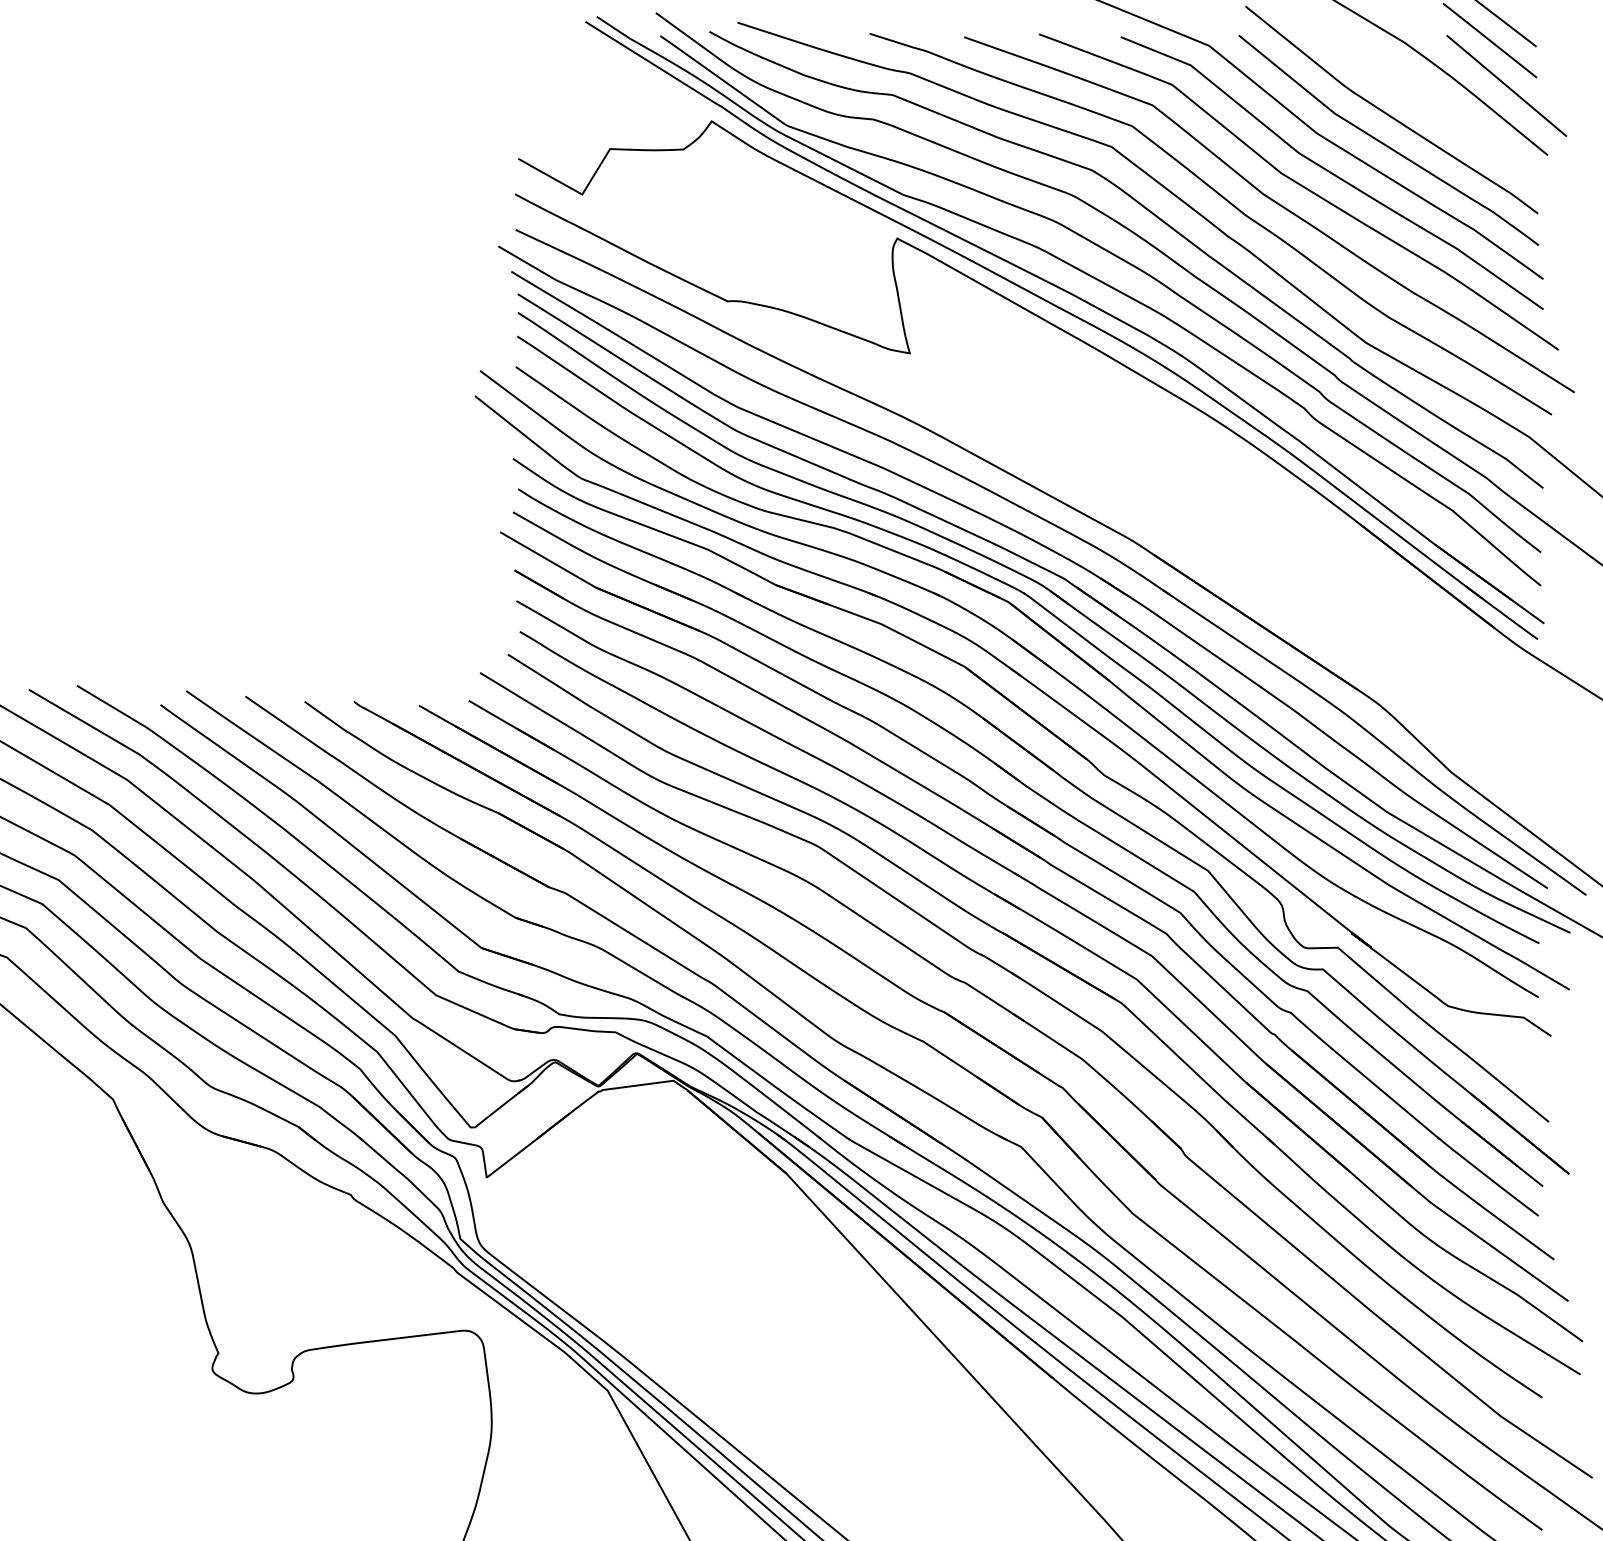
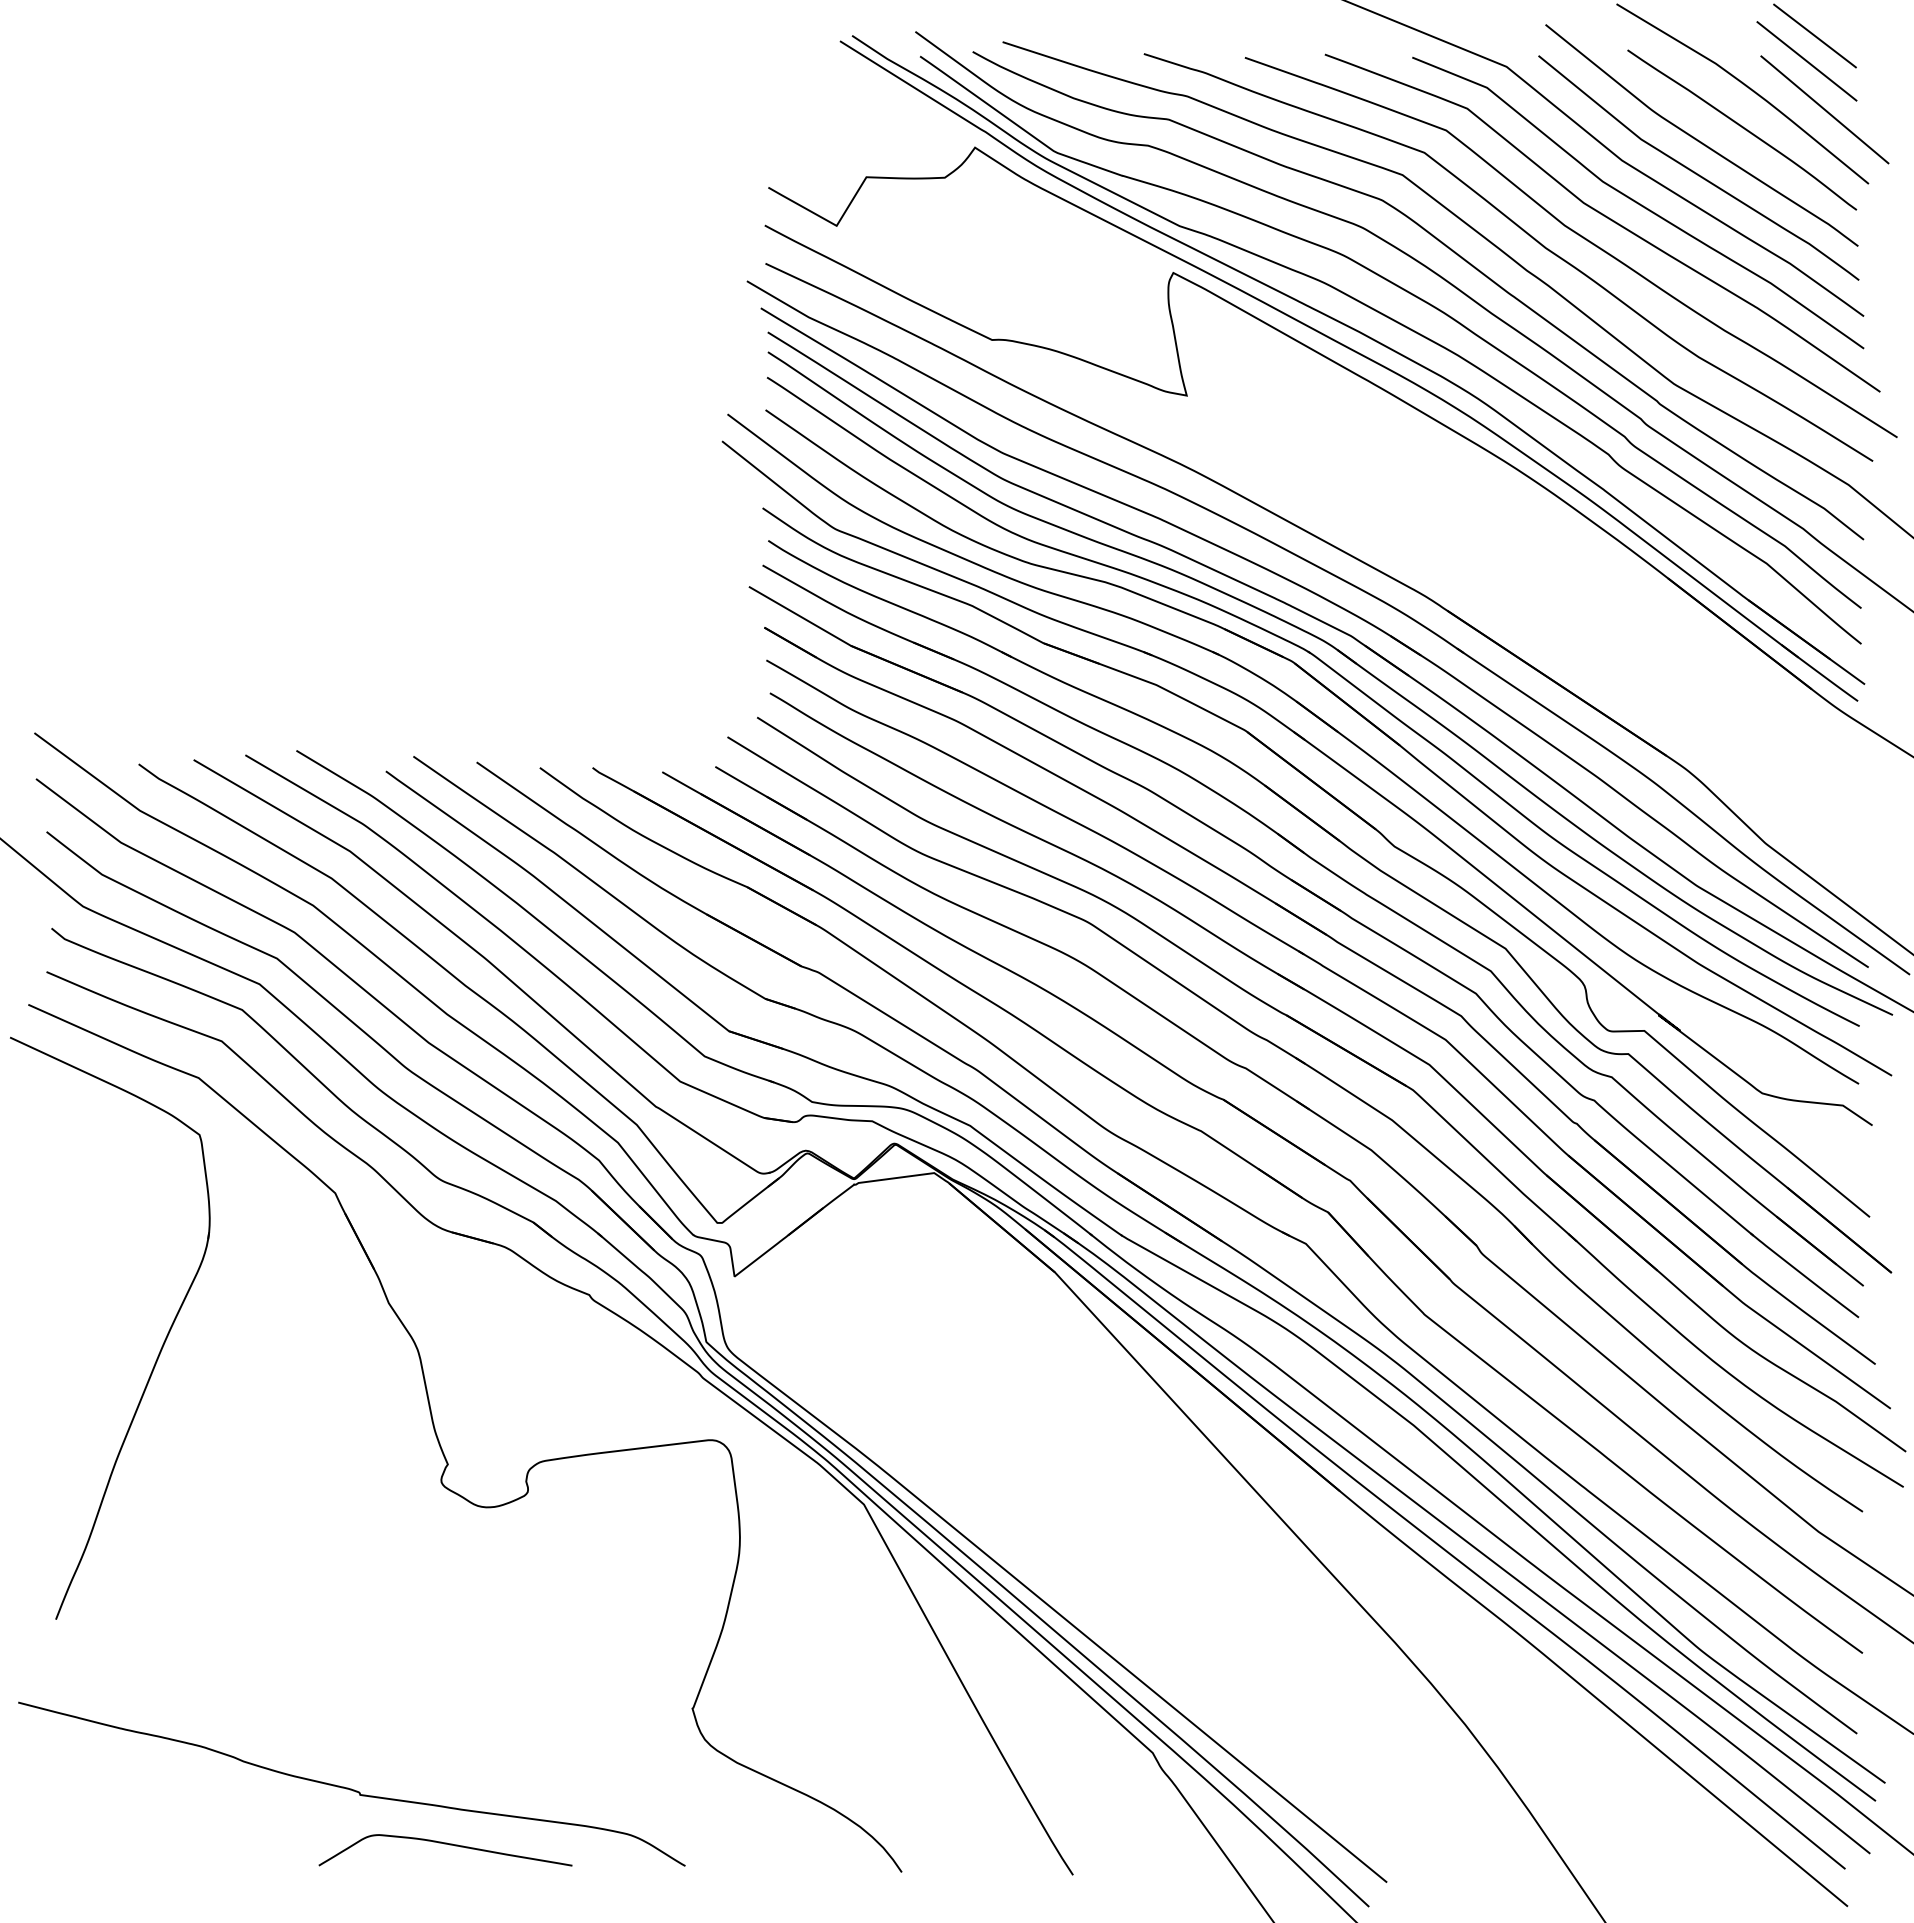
curve: (1429, 103) -> (1742, 128), added

